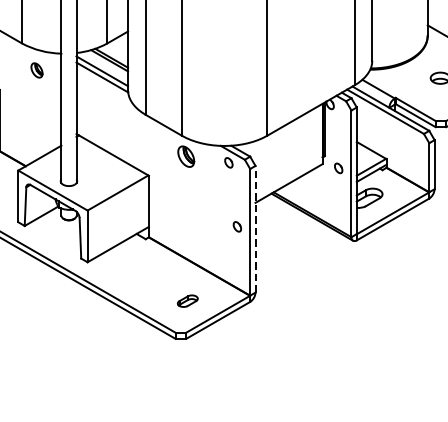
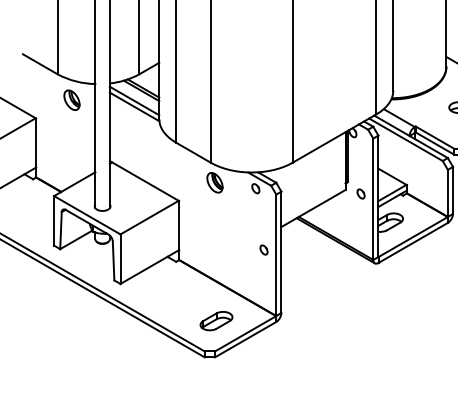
part: (36, 69) -> (71, 99), size x1.43
line: (255, 229) -> (281, 252), dashed -> solid
part: (187, 301) -> (216, 321), size x1.67

